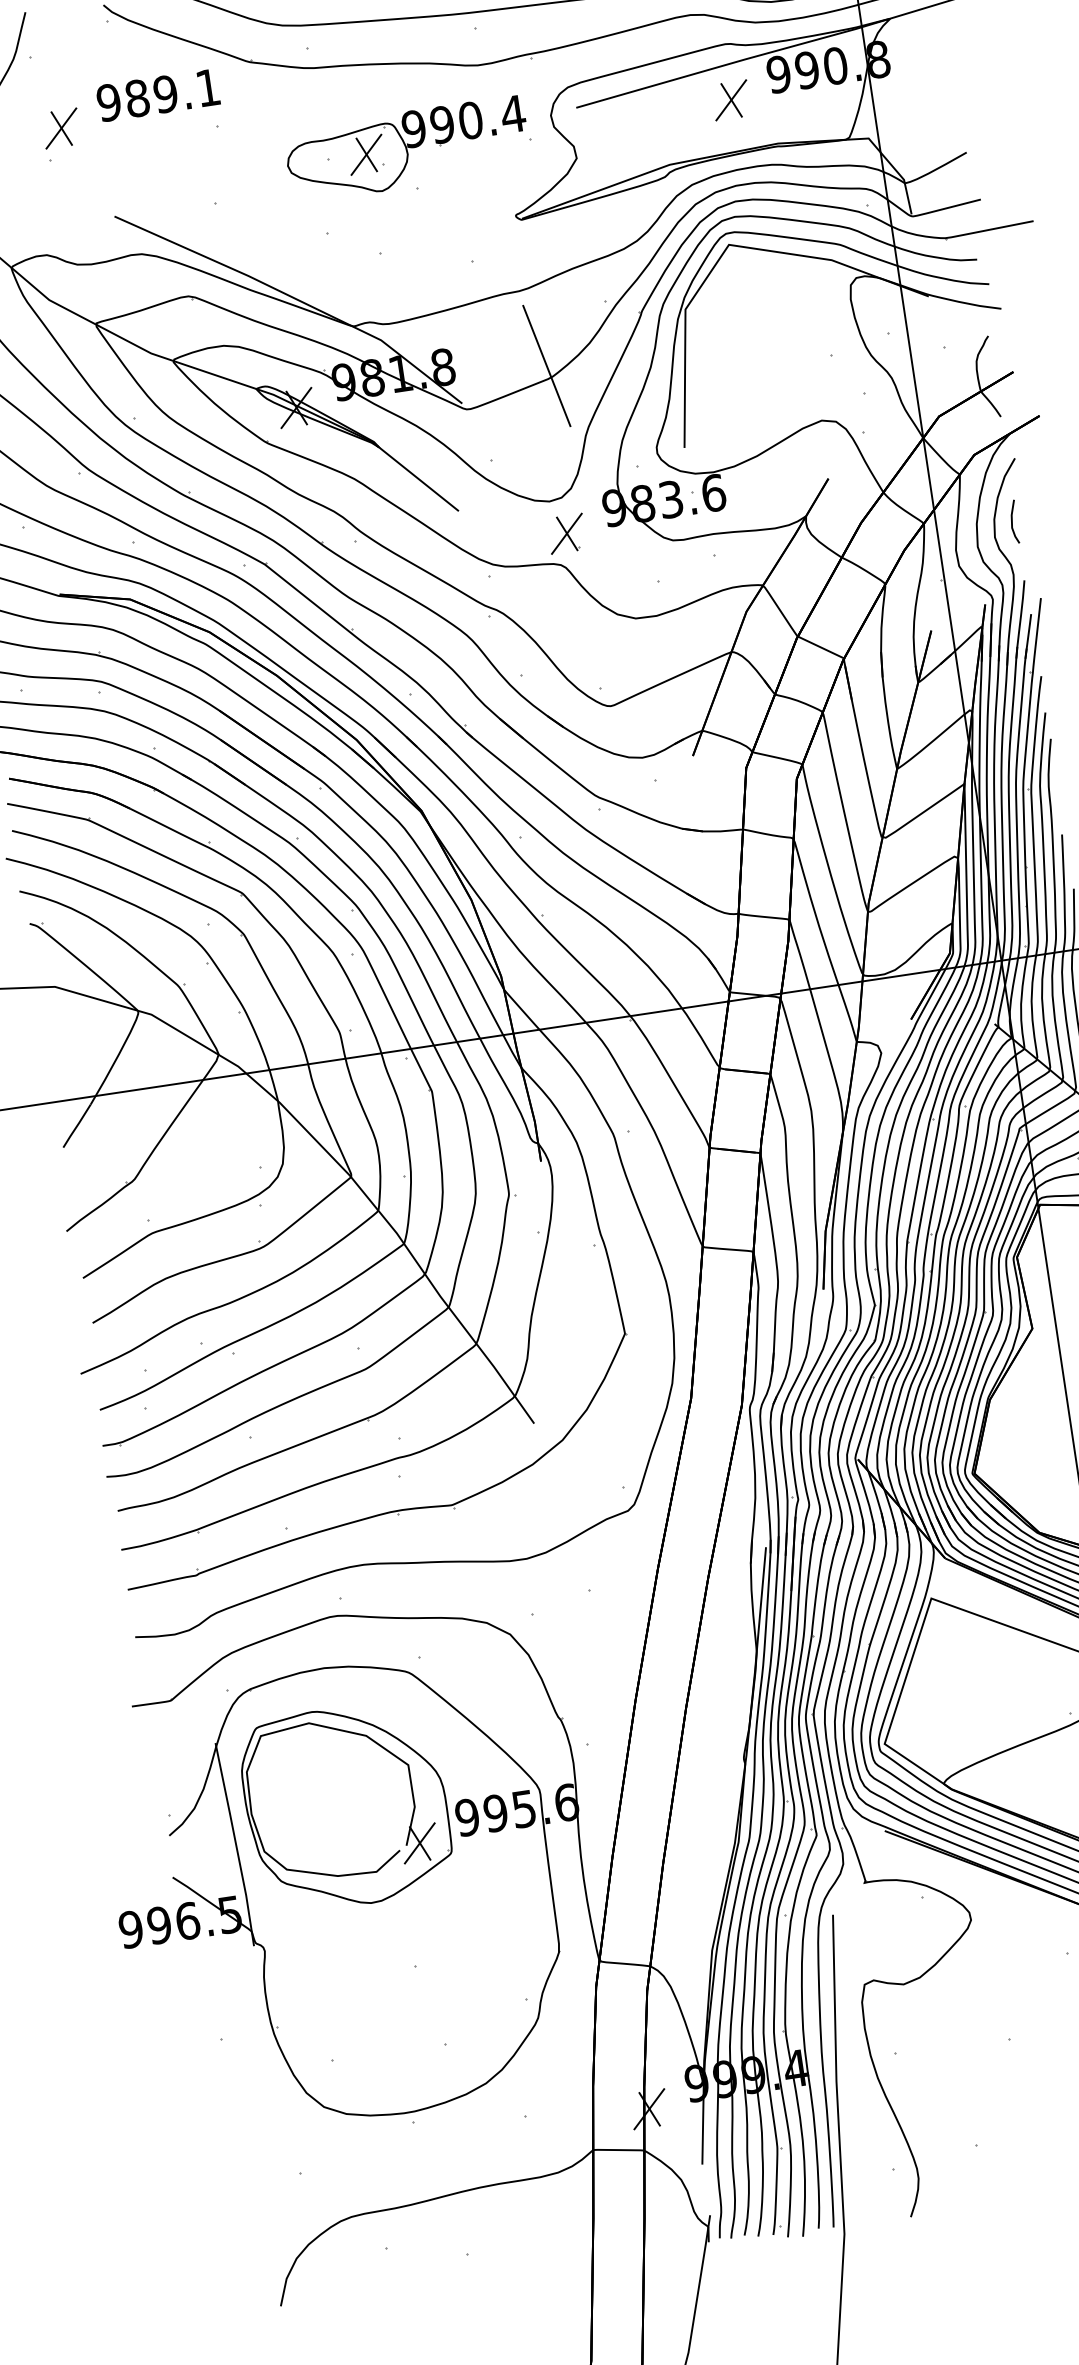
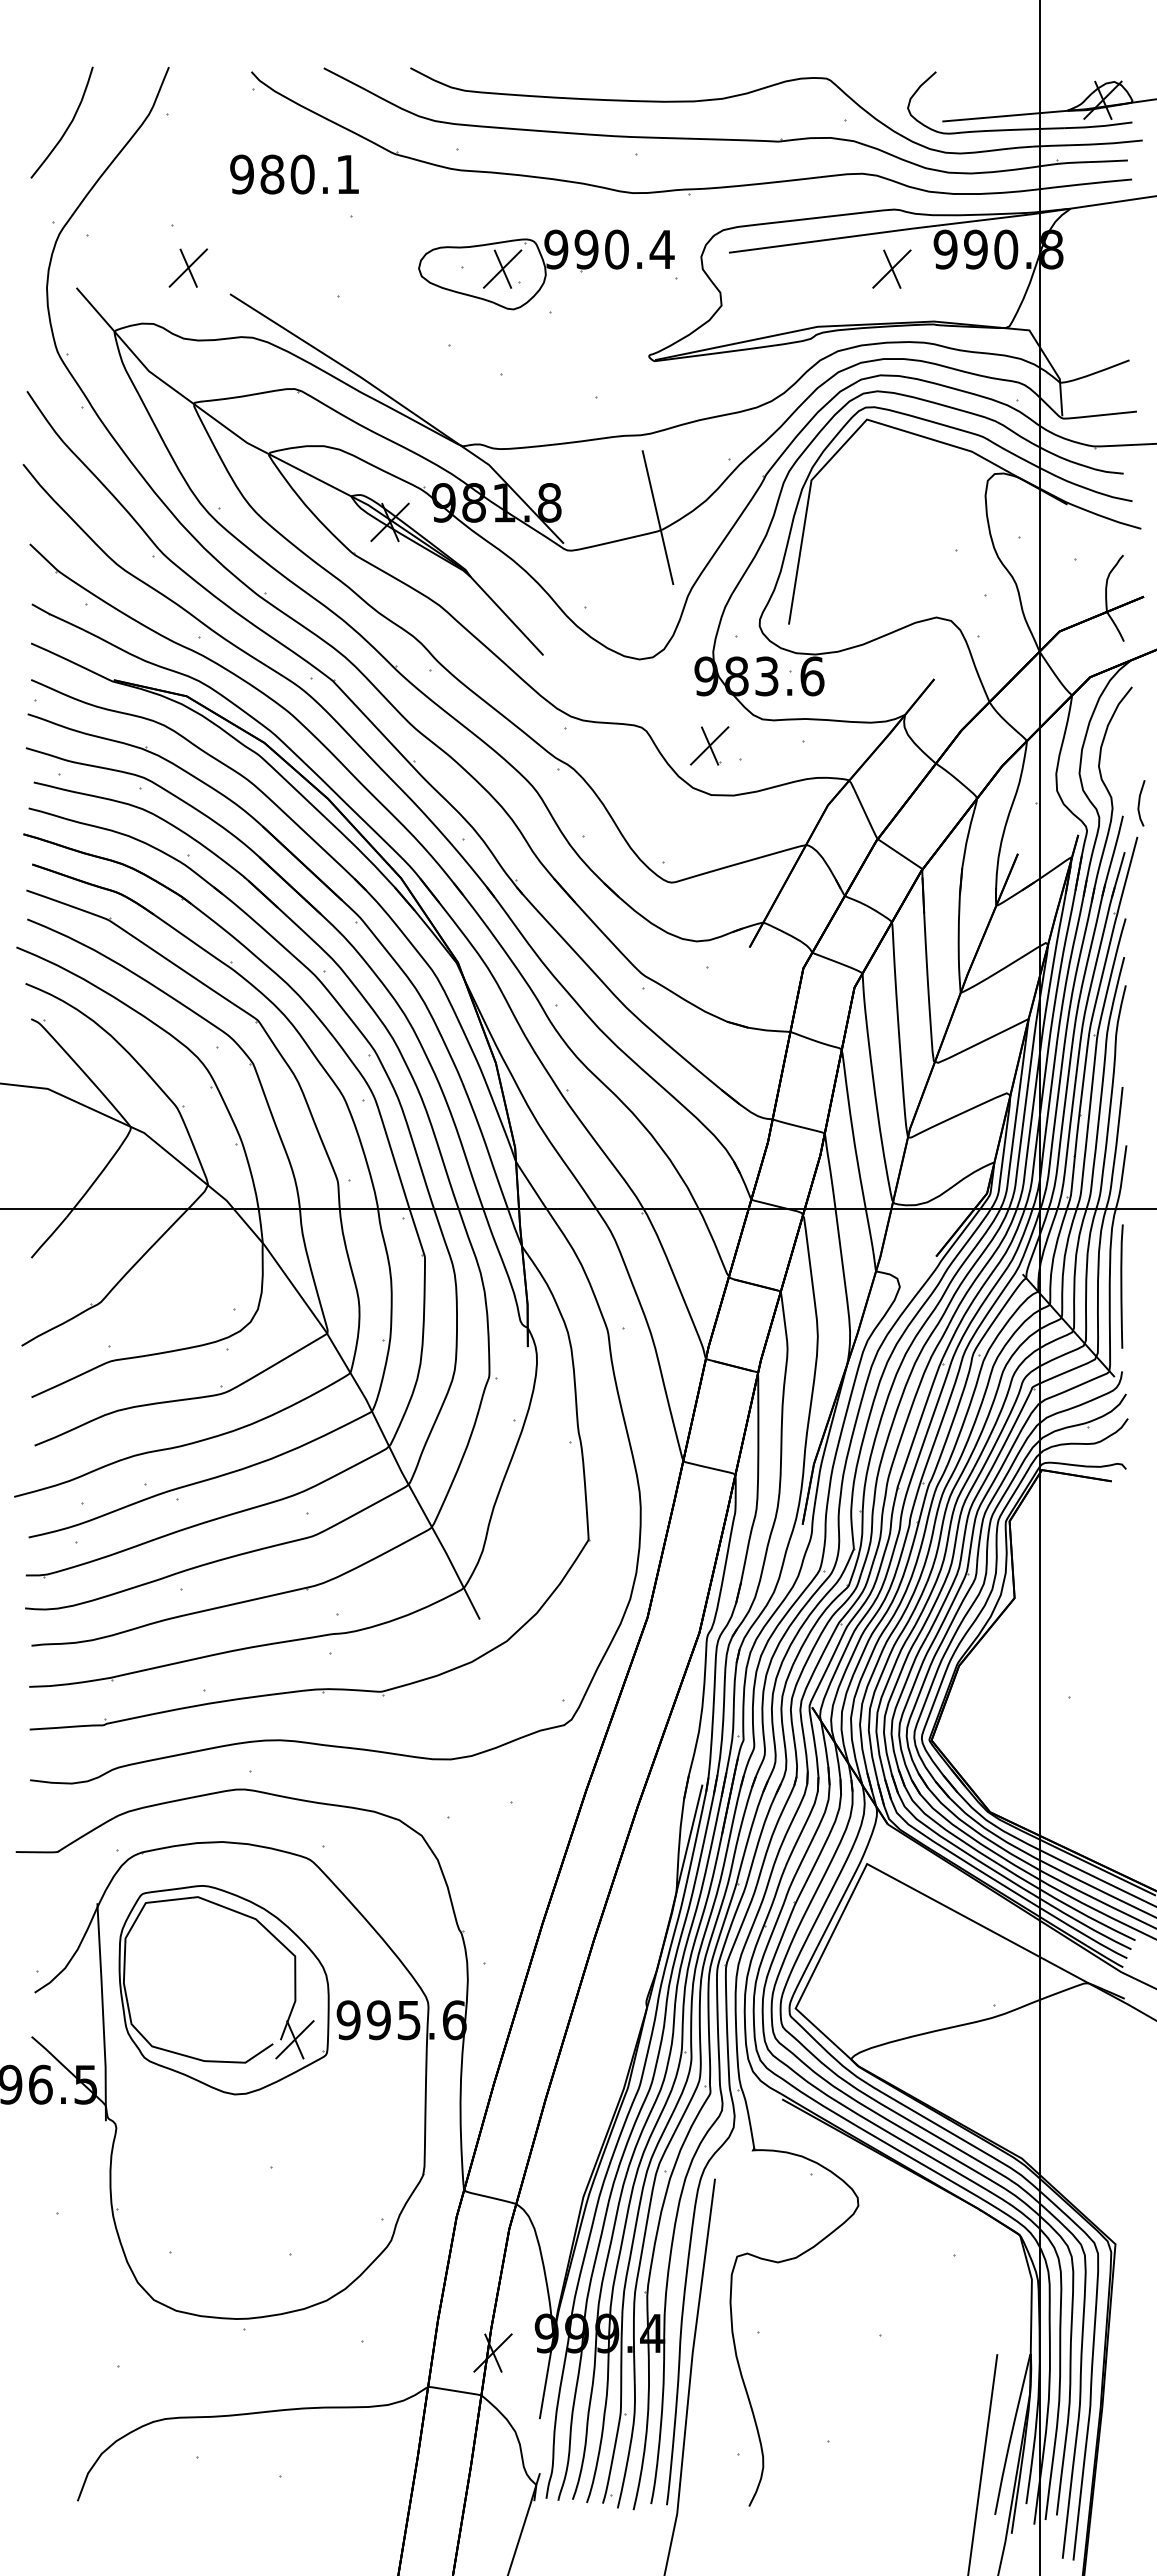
text: (165, 94) -> (302, 174), 989.1 -> 980.1
part: (61, 127) -> (188, 267), moved
line: (1012, 522) -> (1139, 803), moved
part: (566, 533) -> (709, 745), moved

